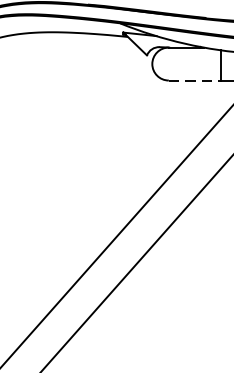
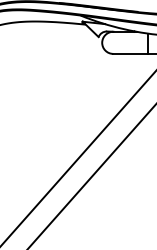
line: (195, 79) -> (131, 53), dashed -> solid

